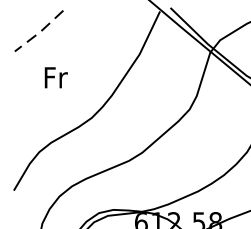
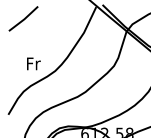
line: (40, 32) -> (24, 19), dashed -> solid
text: (55, 77) -> (33, 63), moved

